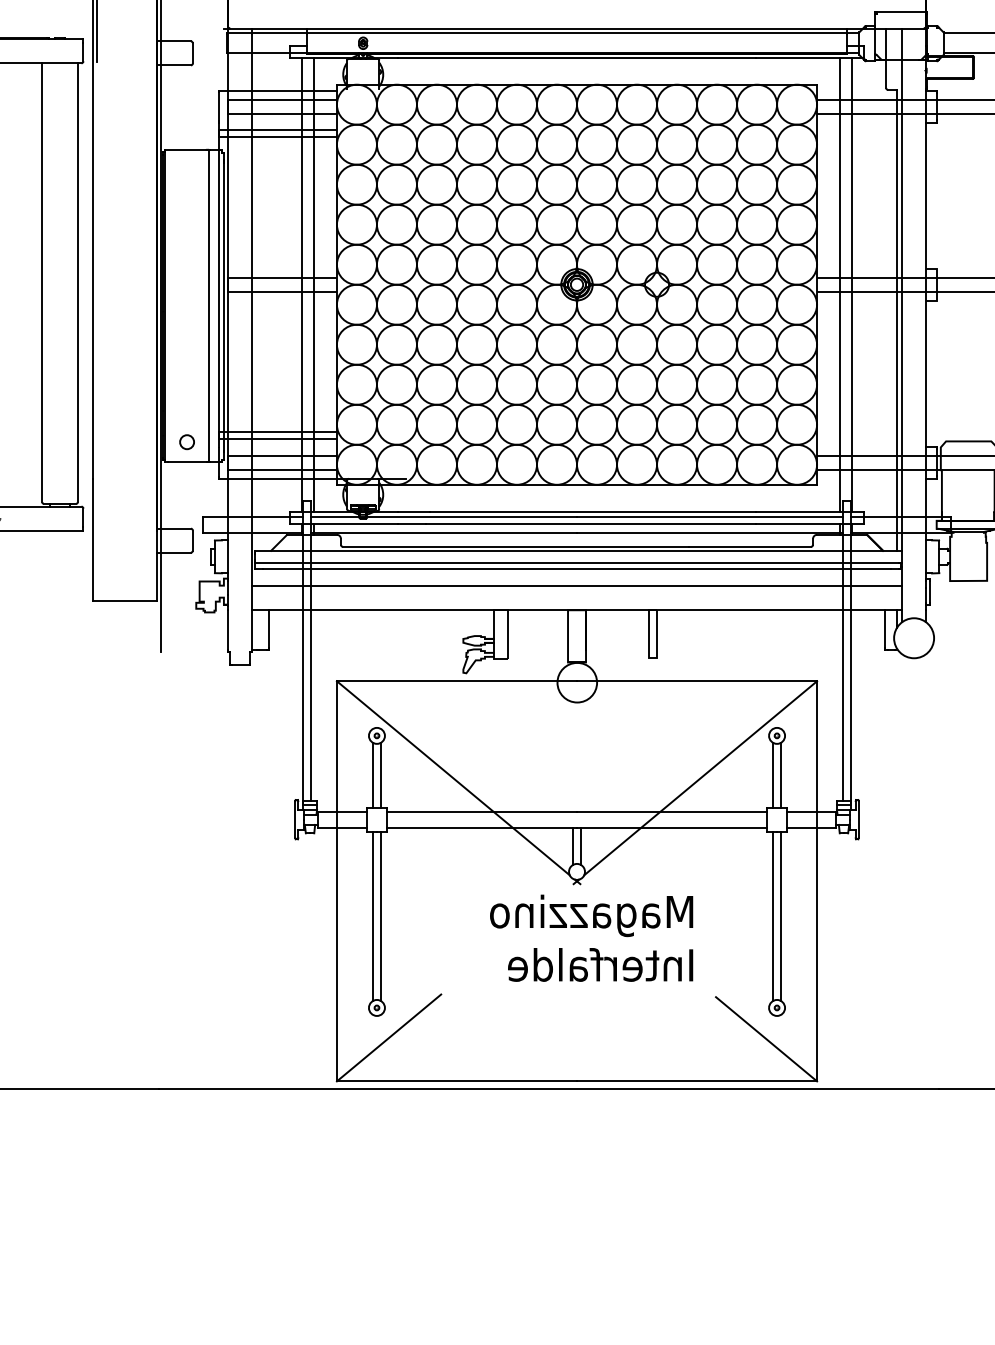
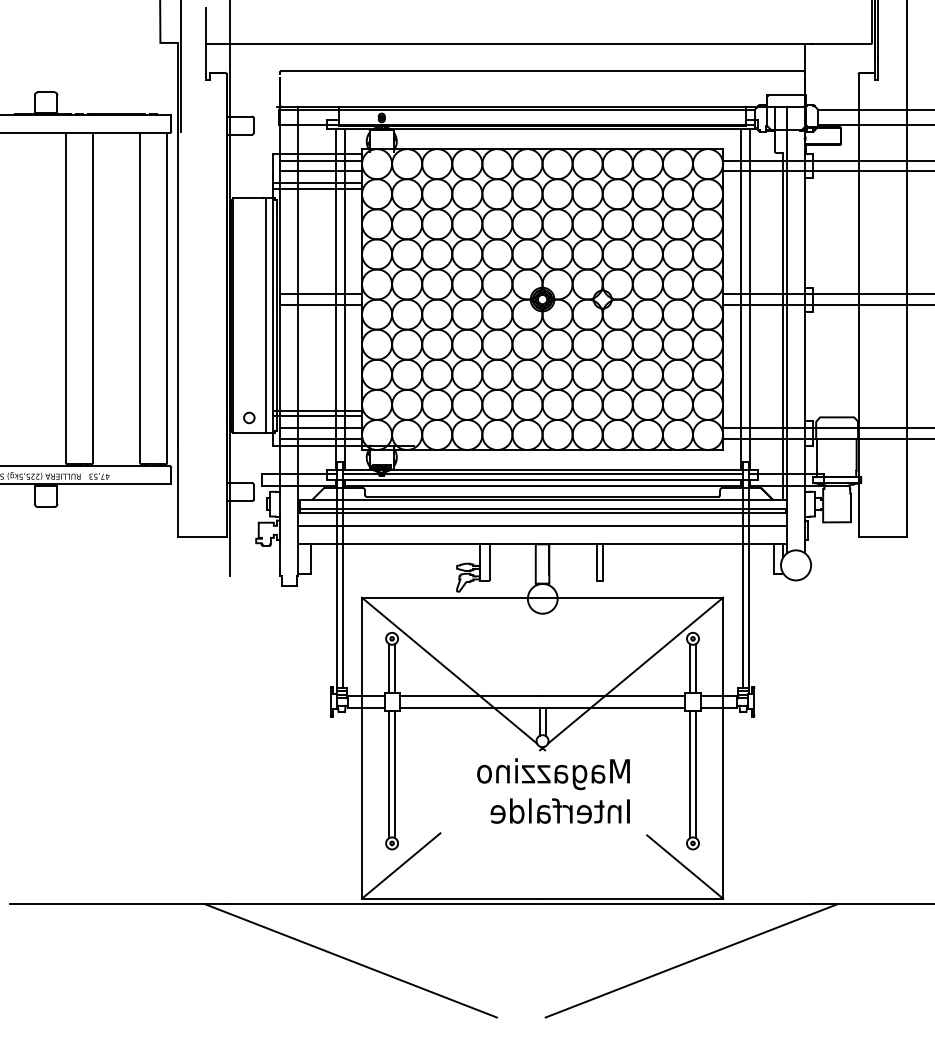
line: (321, 1163) -> (350, 960), added
line: (775, 1163) -> (691, 960), added

